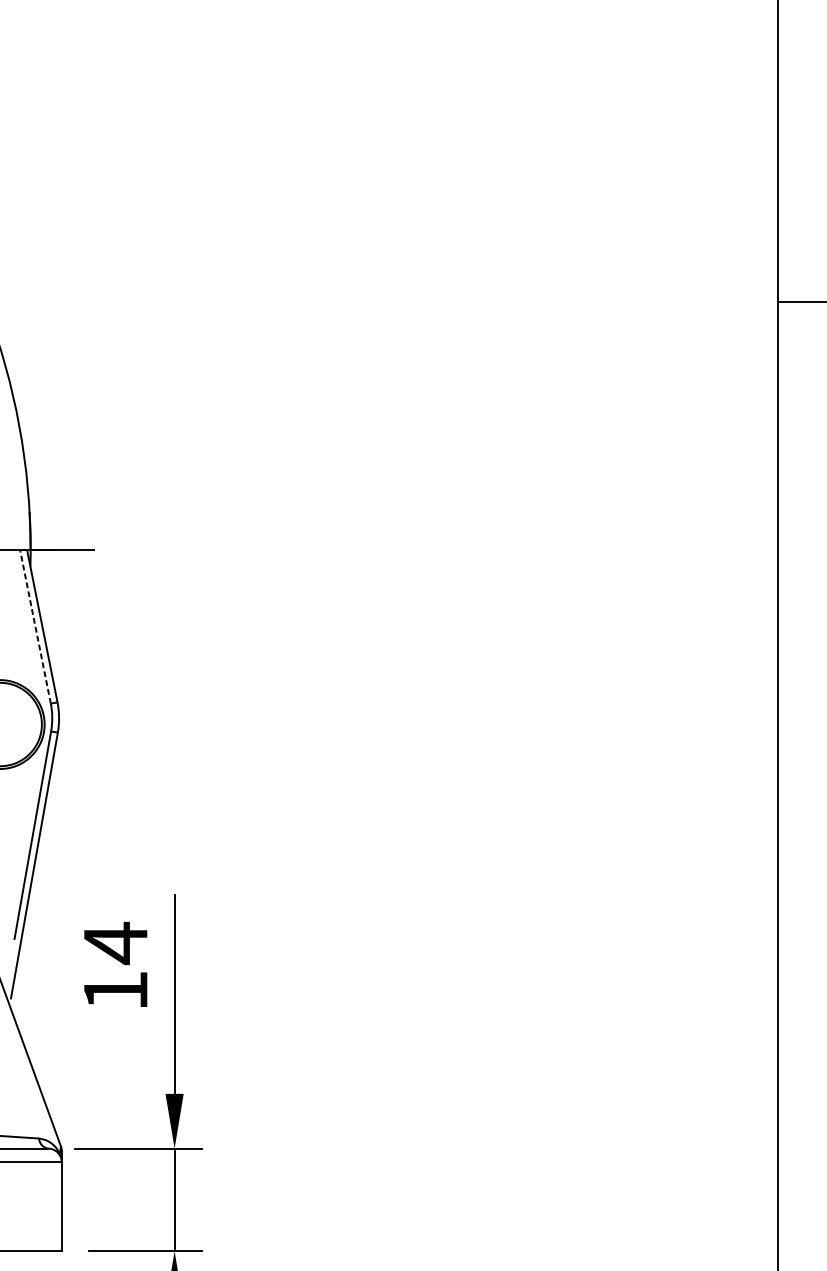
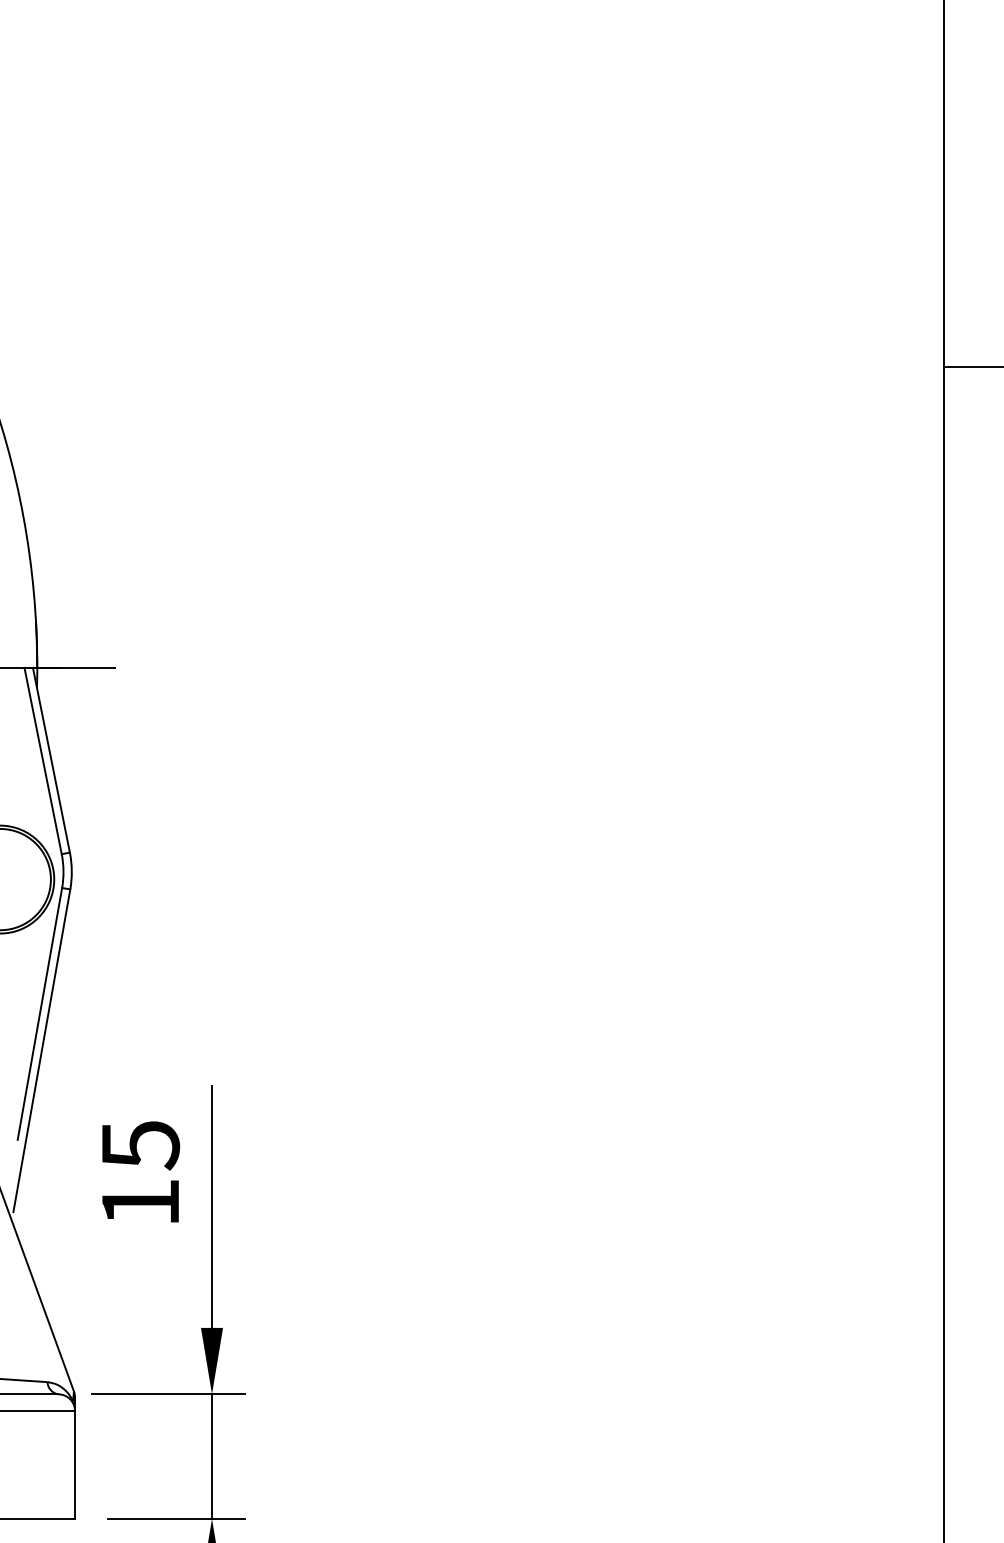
line: (35, 626) -> (43, 760), dashed -> solid
text: (116, 943) -> (141, 1145), 14 -> 15

